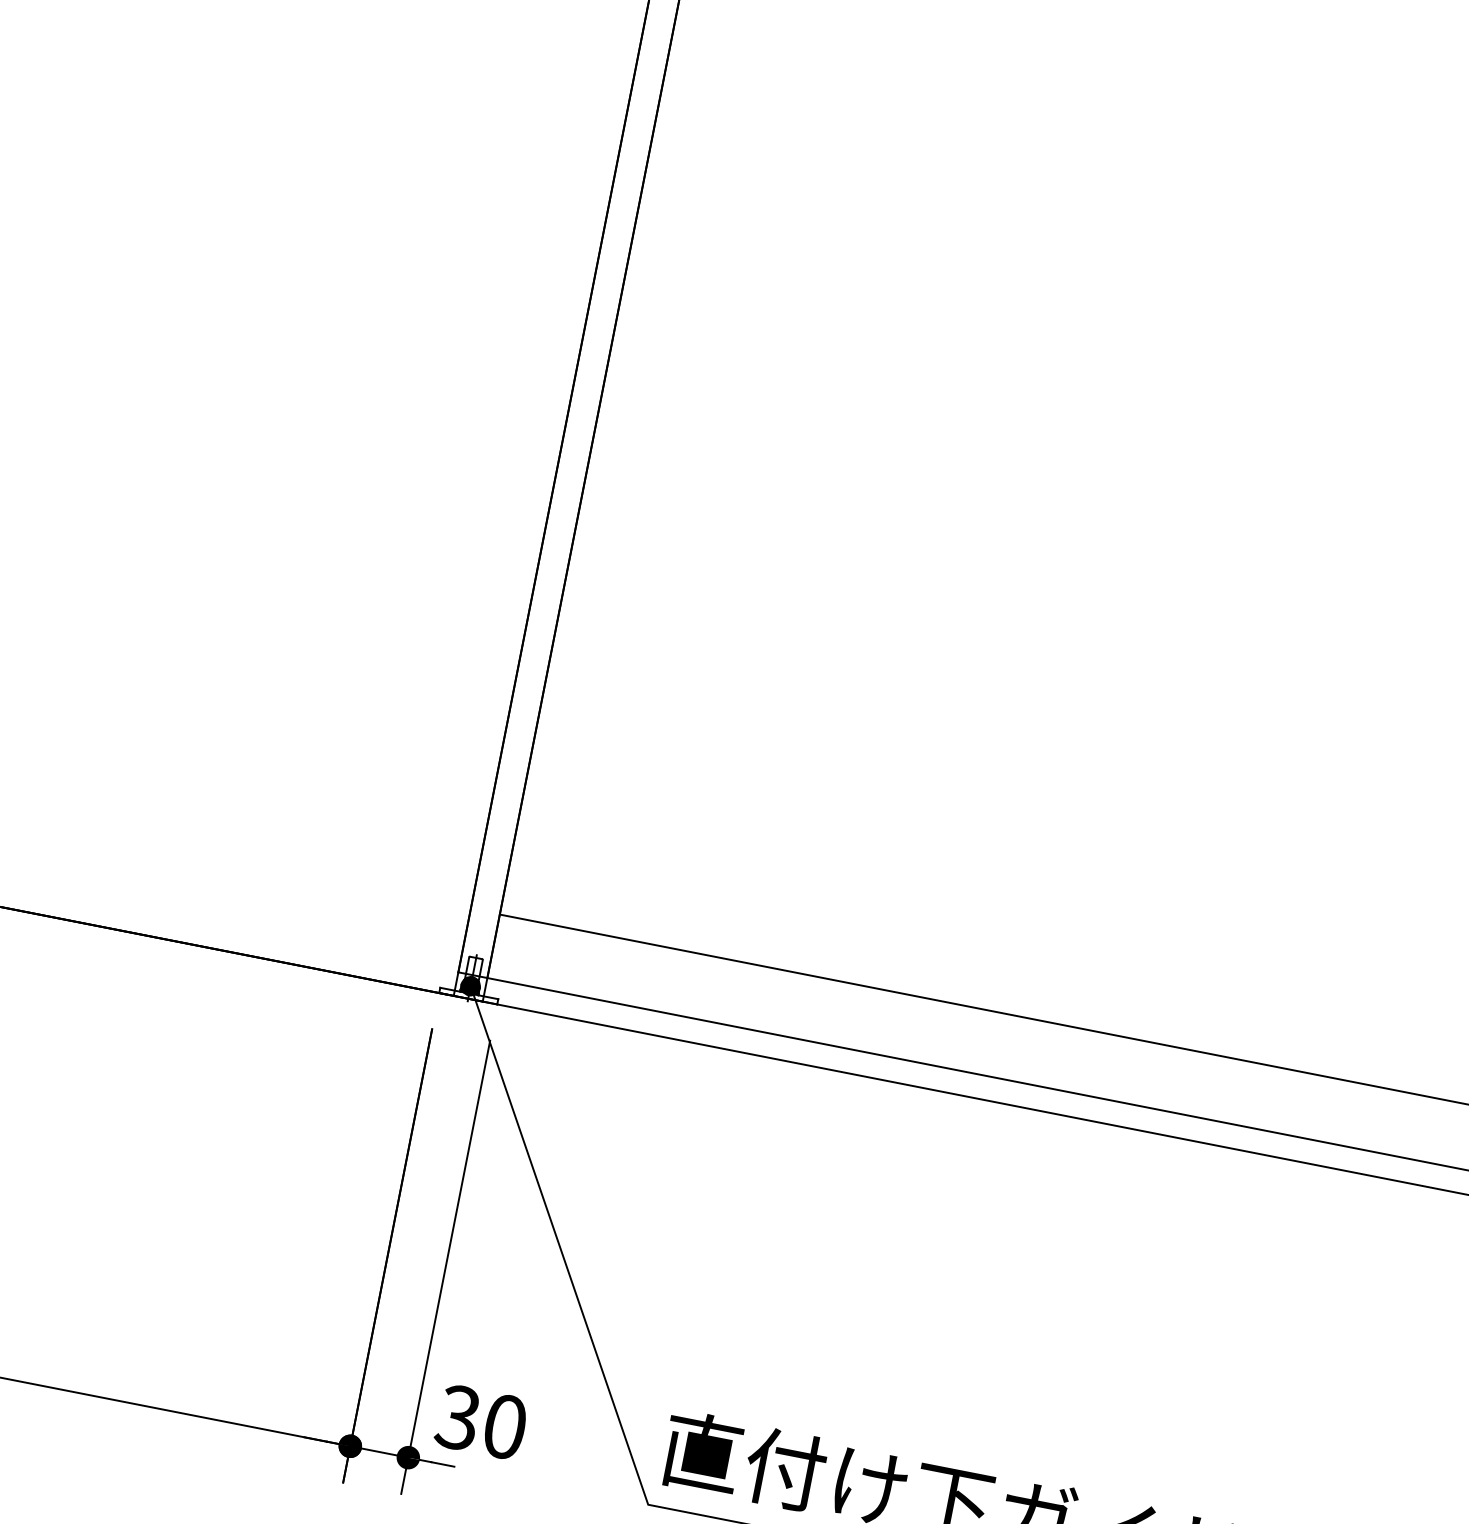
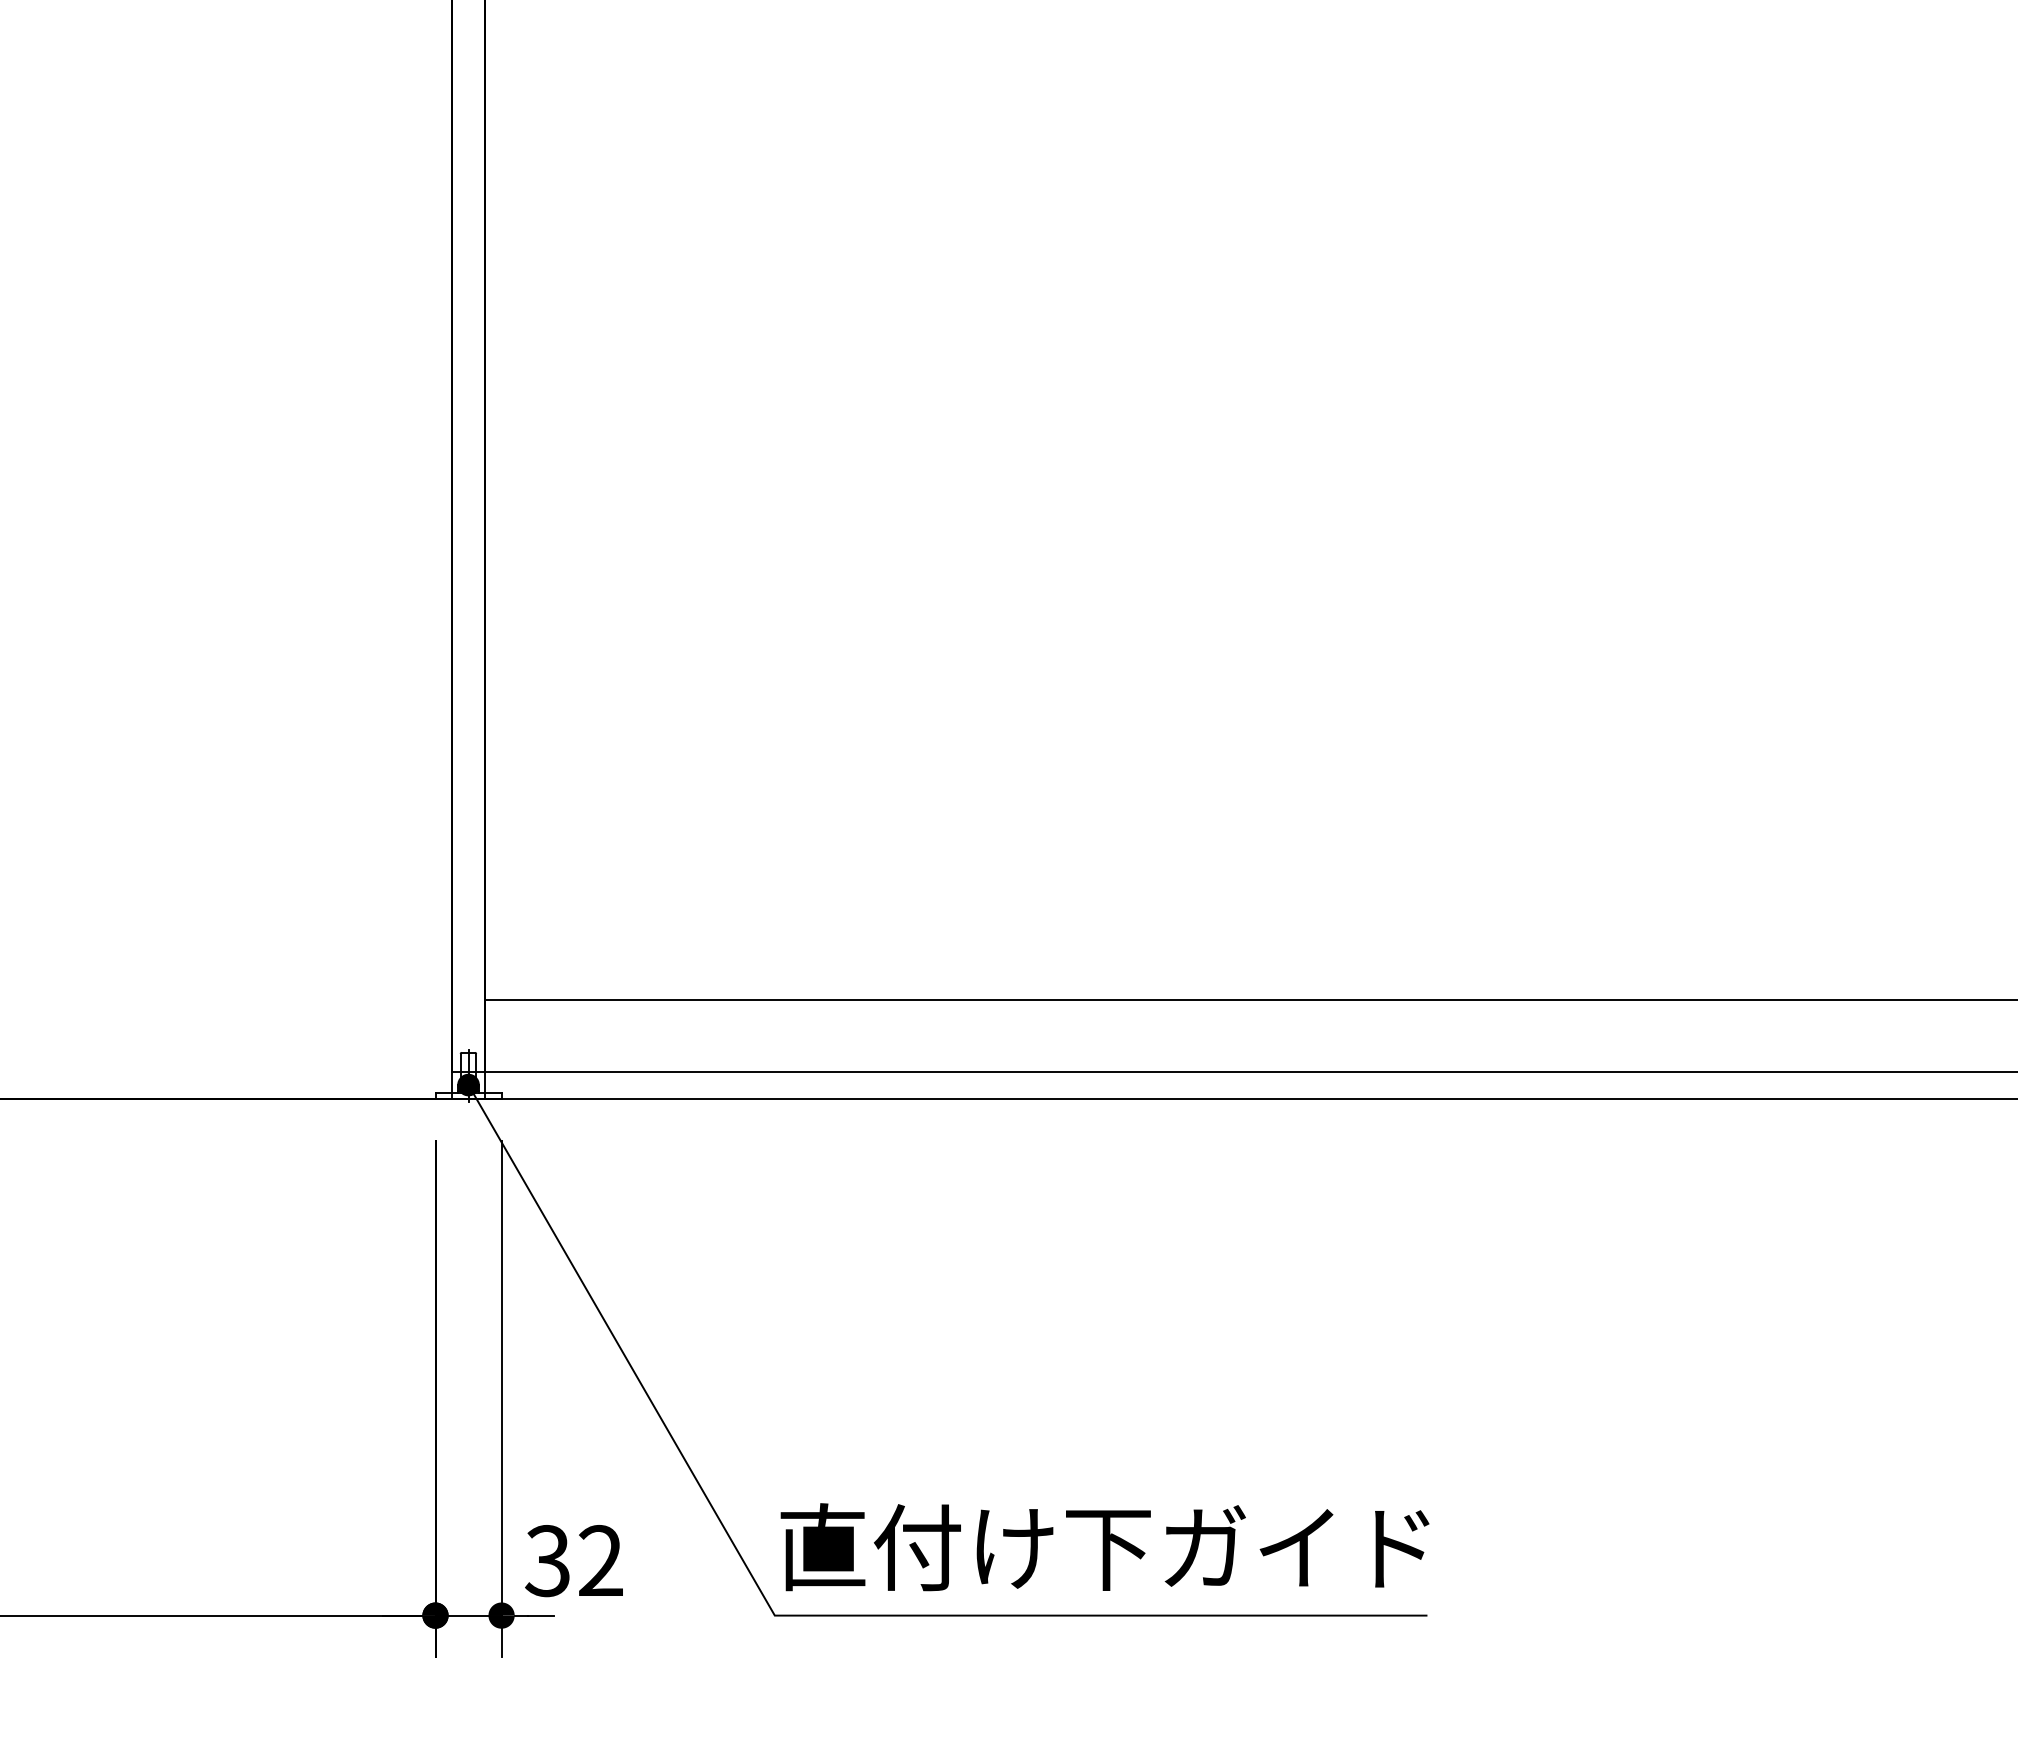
text: (505, 1427) -> (601, 1561), 30 -> 32

